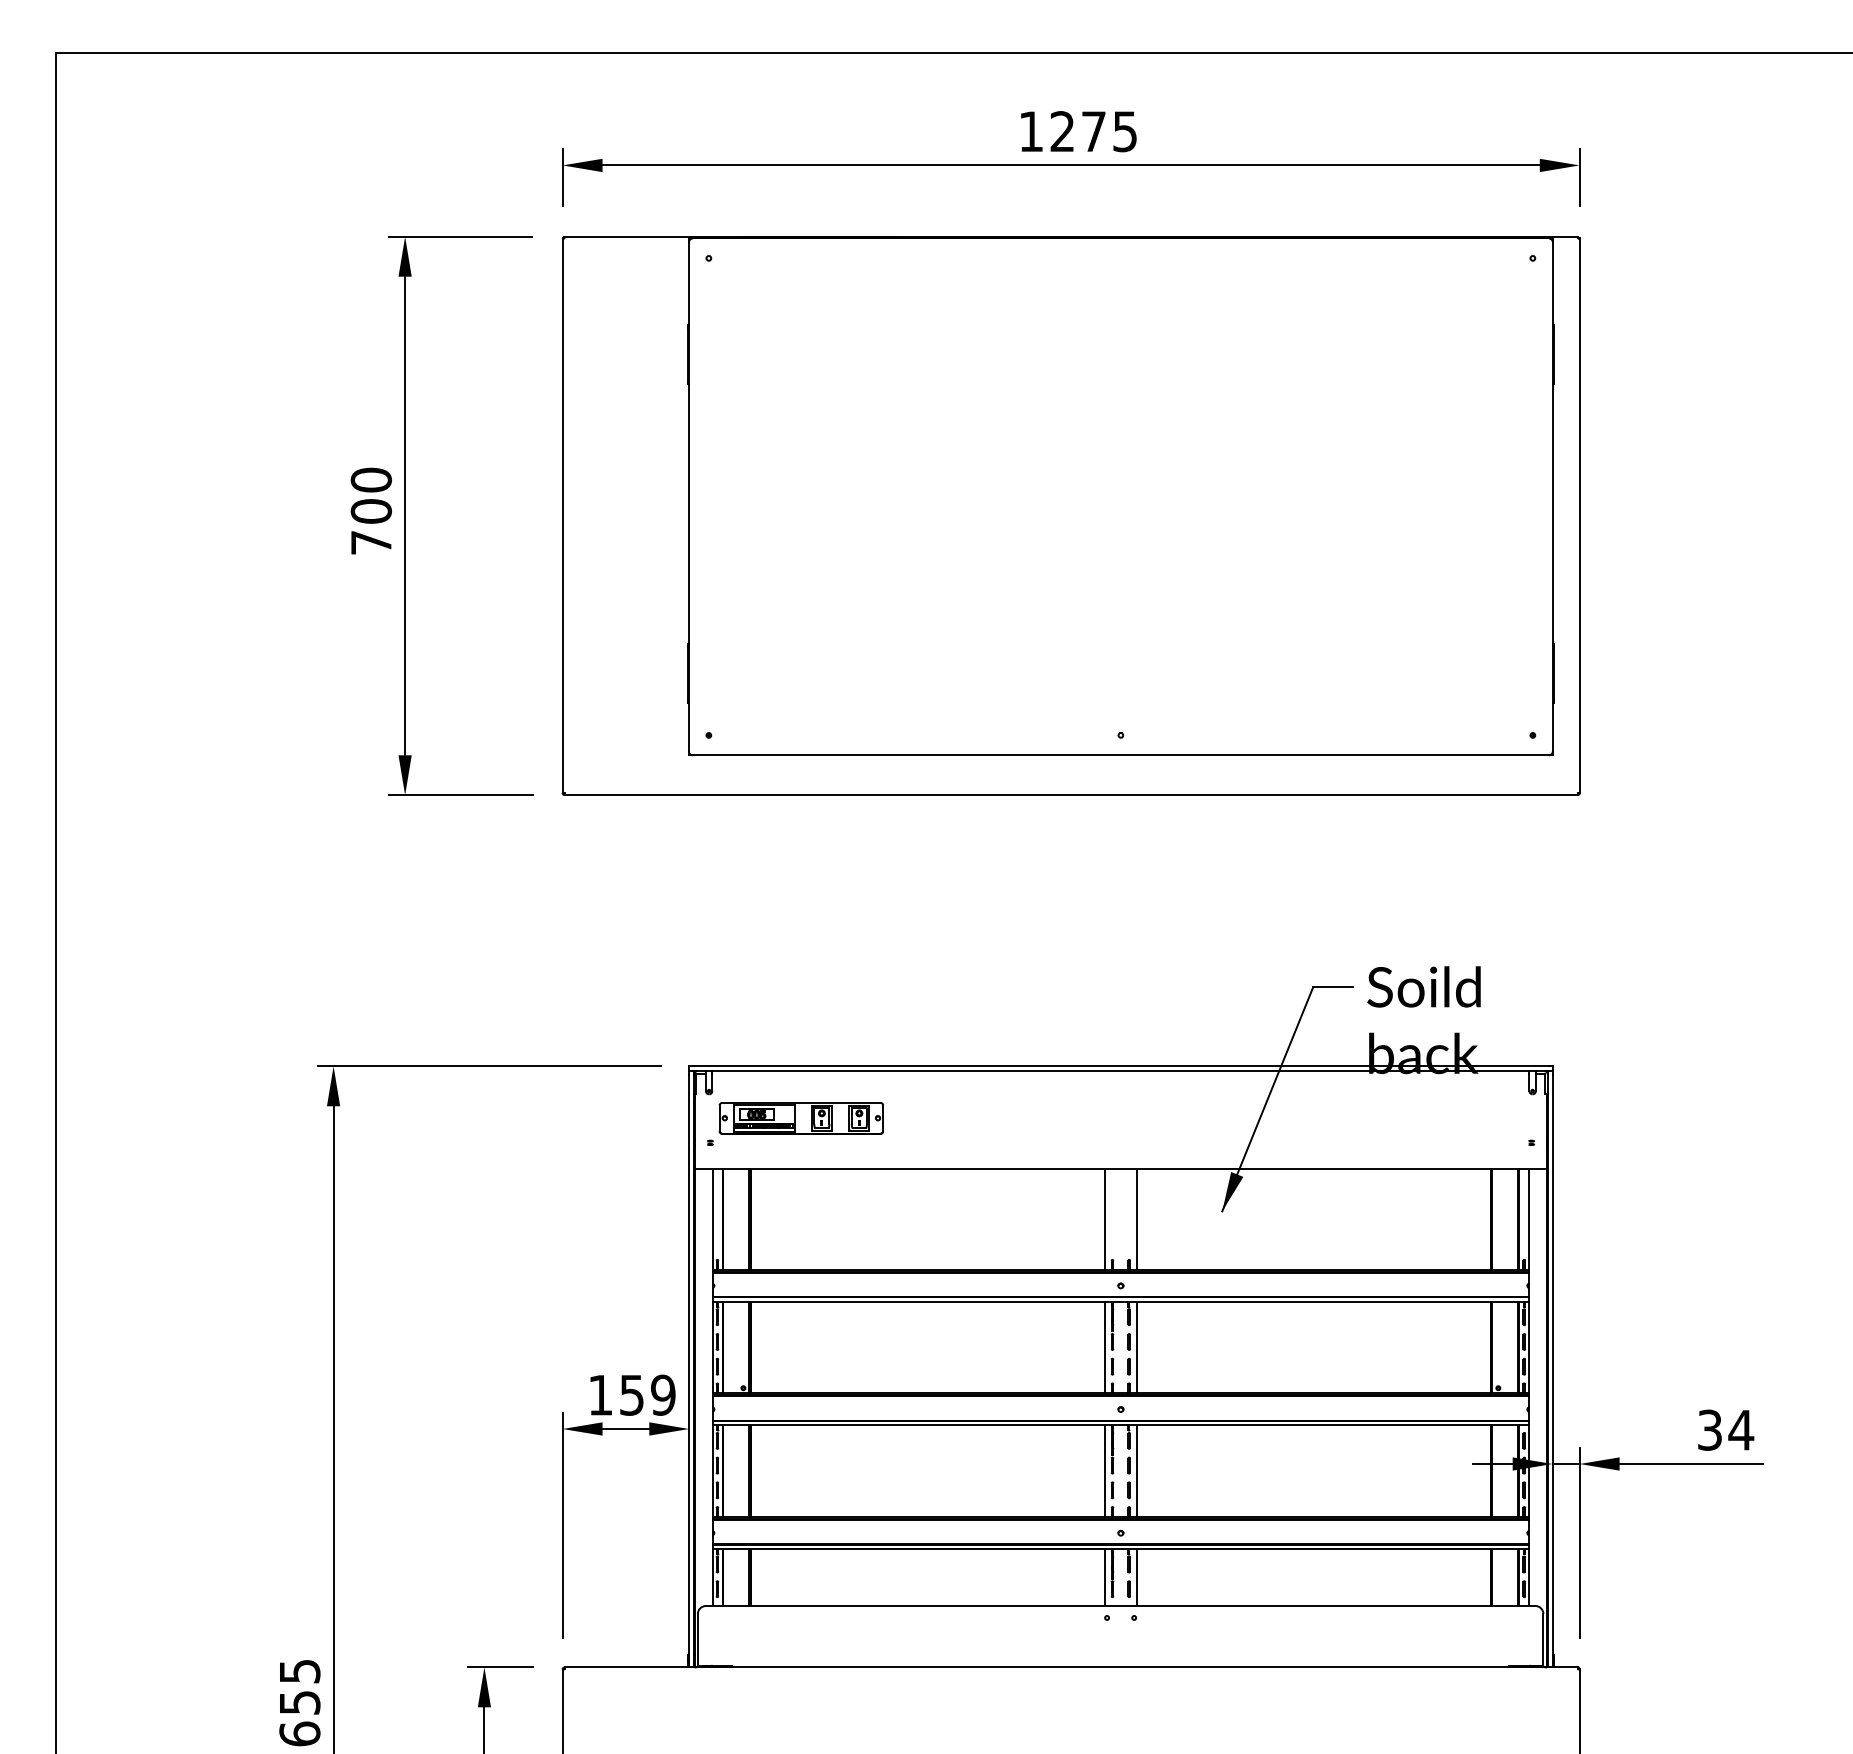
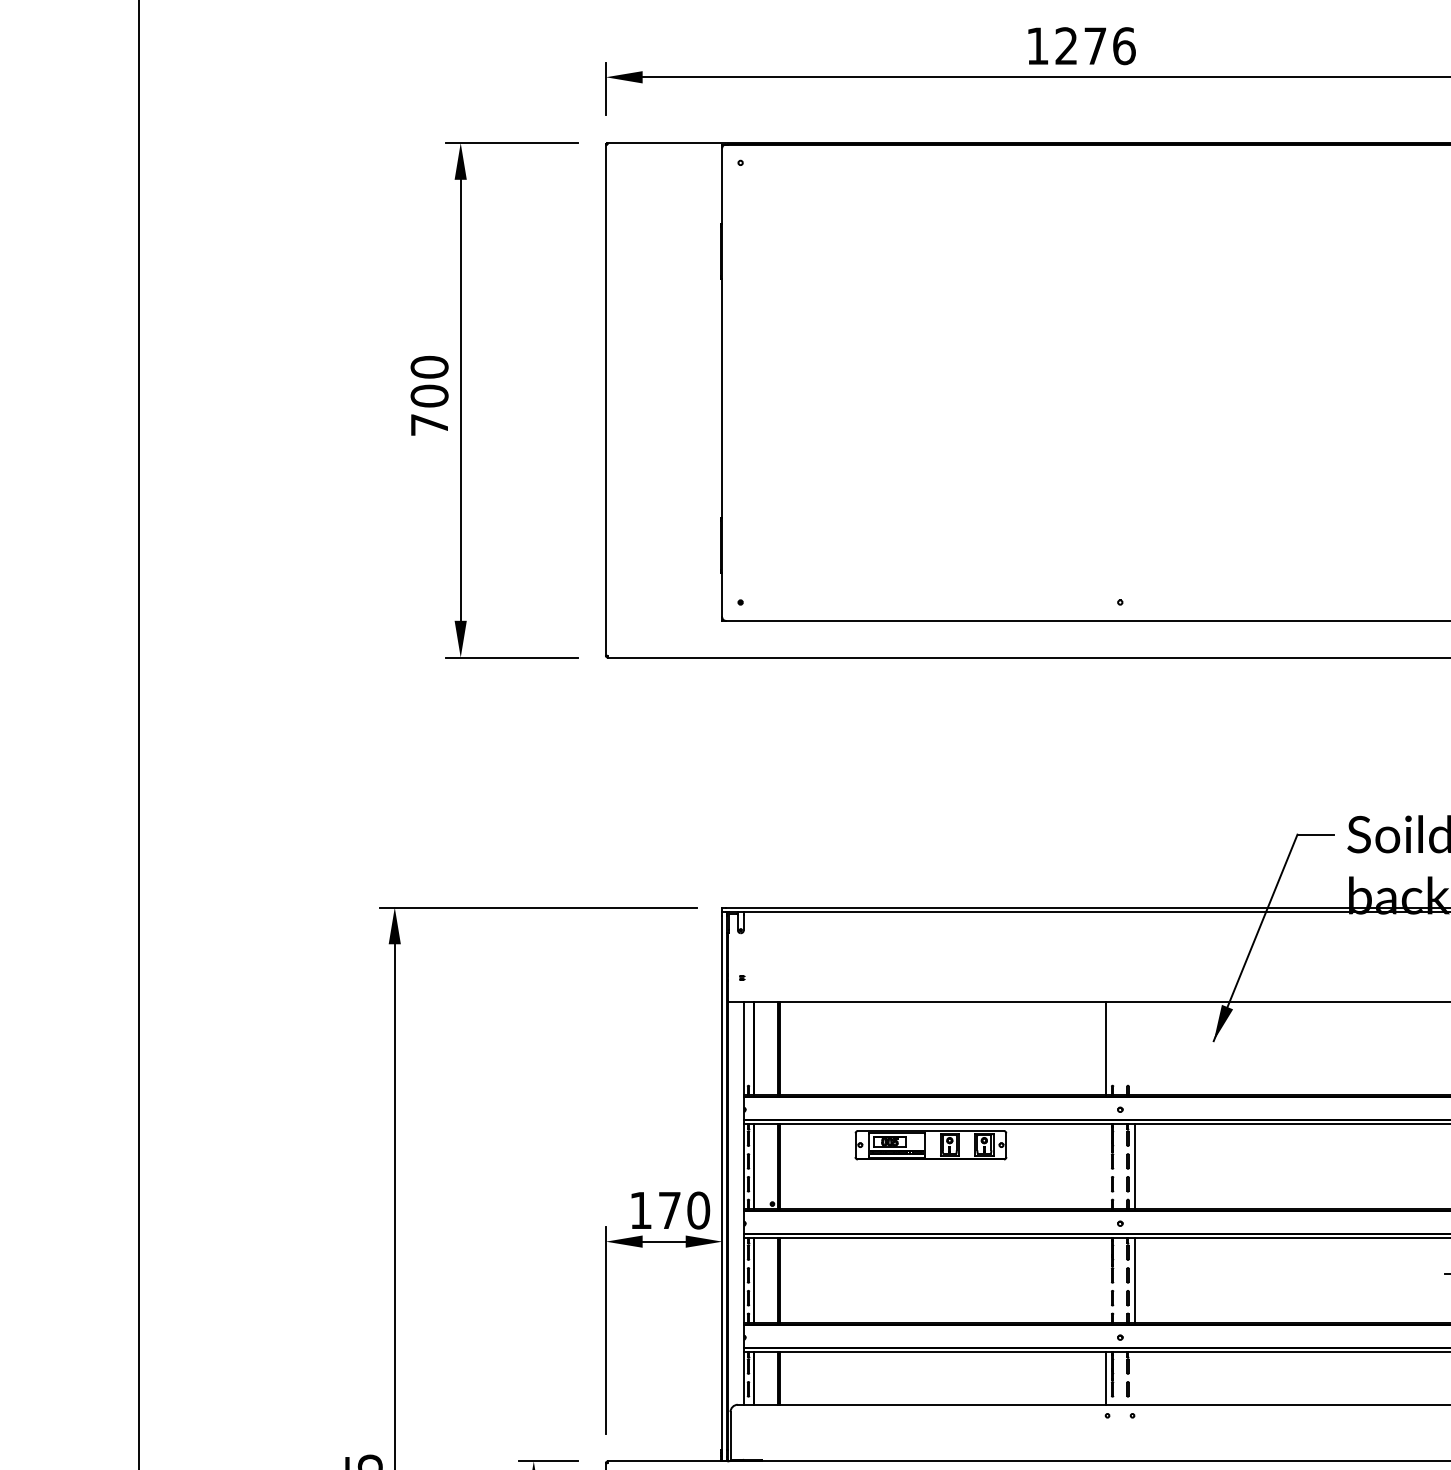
text: (1125, 131) -> (1124, 46), 1275 -> 1276
part: (800, 1118) -> (930, 1145), moved
line: (1136, 1218) -> (1134, 1047), removed
line: (1104, 1347) -> (1105, 1166), removed
text: (647, 1394) -> (684, 1209), 159 -> 170
line: (1104, 1471) -> (1105, 1280), removed
line: (1136, 1577) -> (1134, 1378), removed

